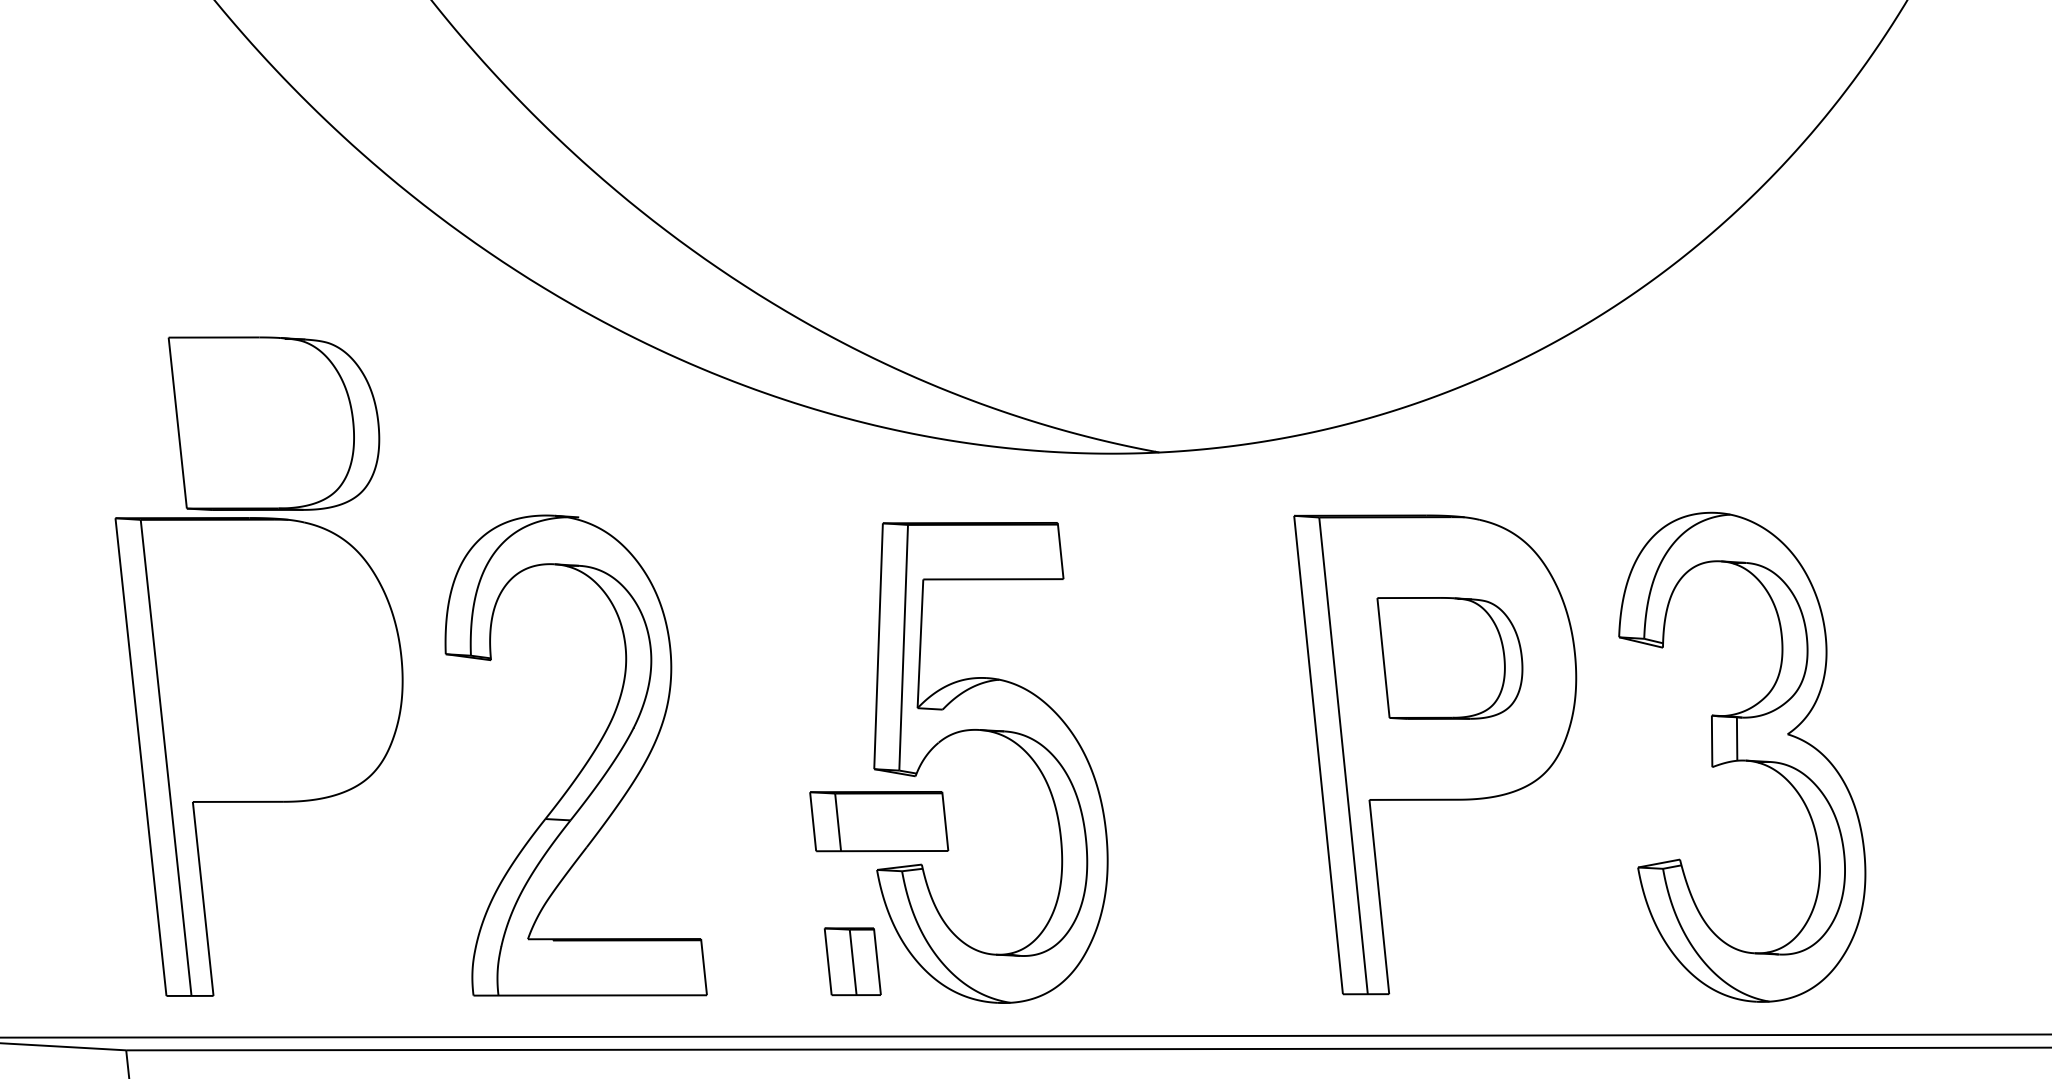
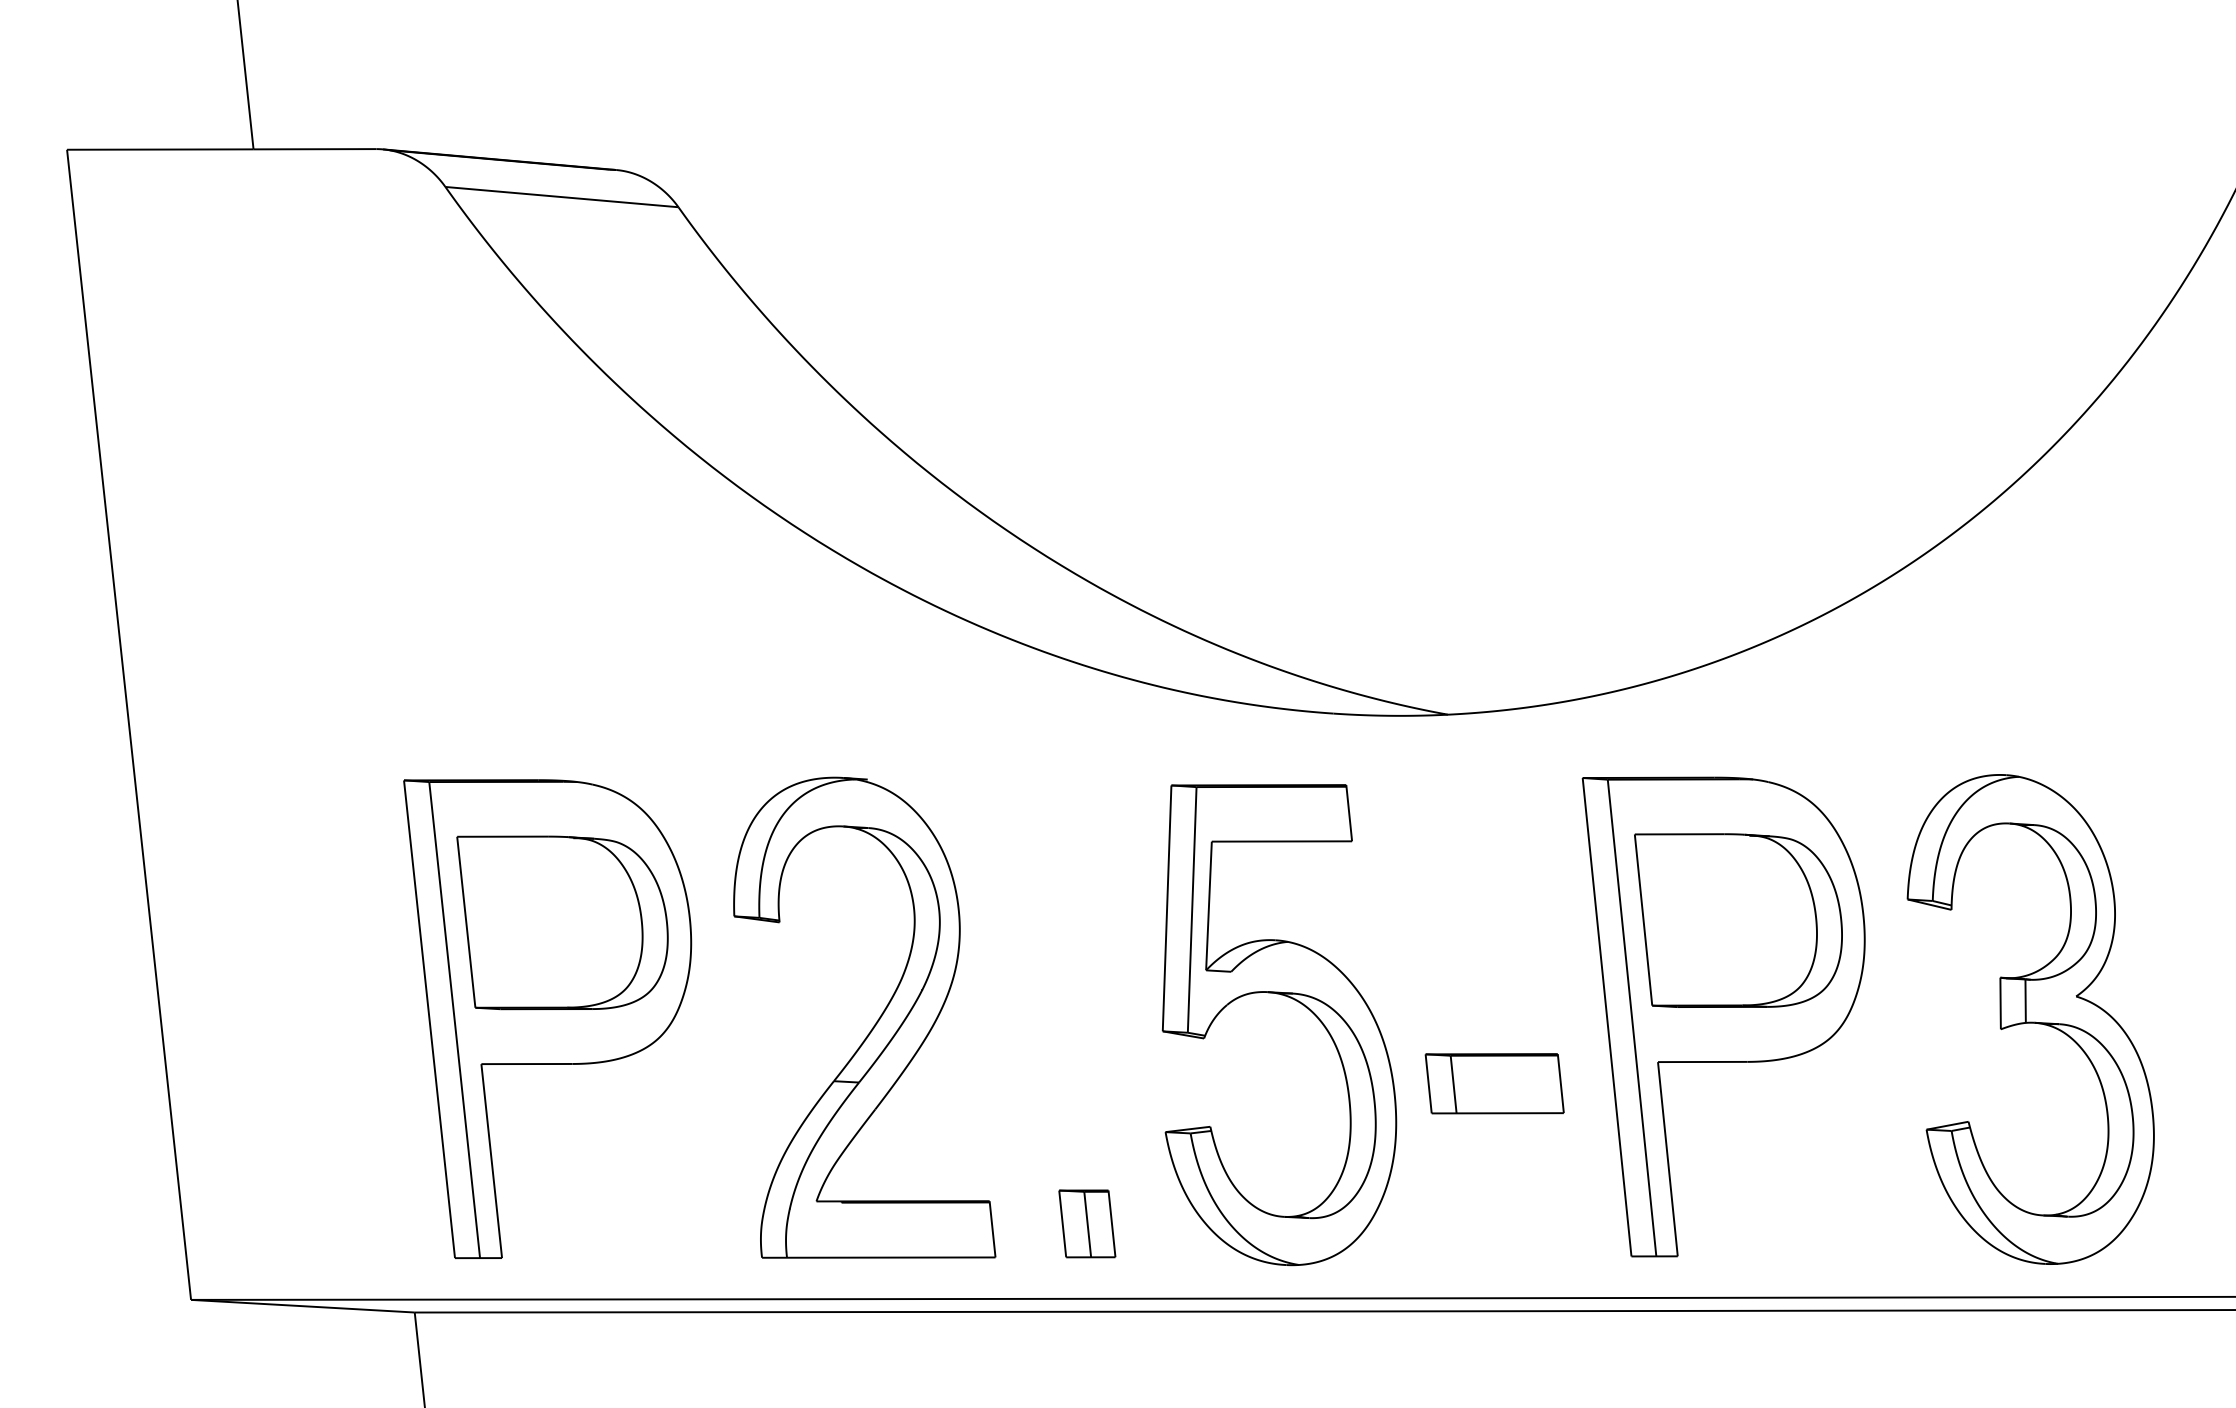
part: (273, 423) -> (562, 922), moved
part: (1449, 658) -> (1738, 920), size x1.43
part: (878, 821) -> (1494, 1083), moved
part: (852, 961) -> (1087, 1223), moved

